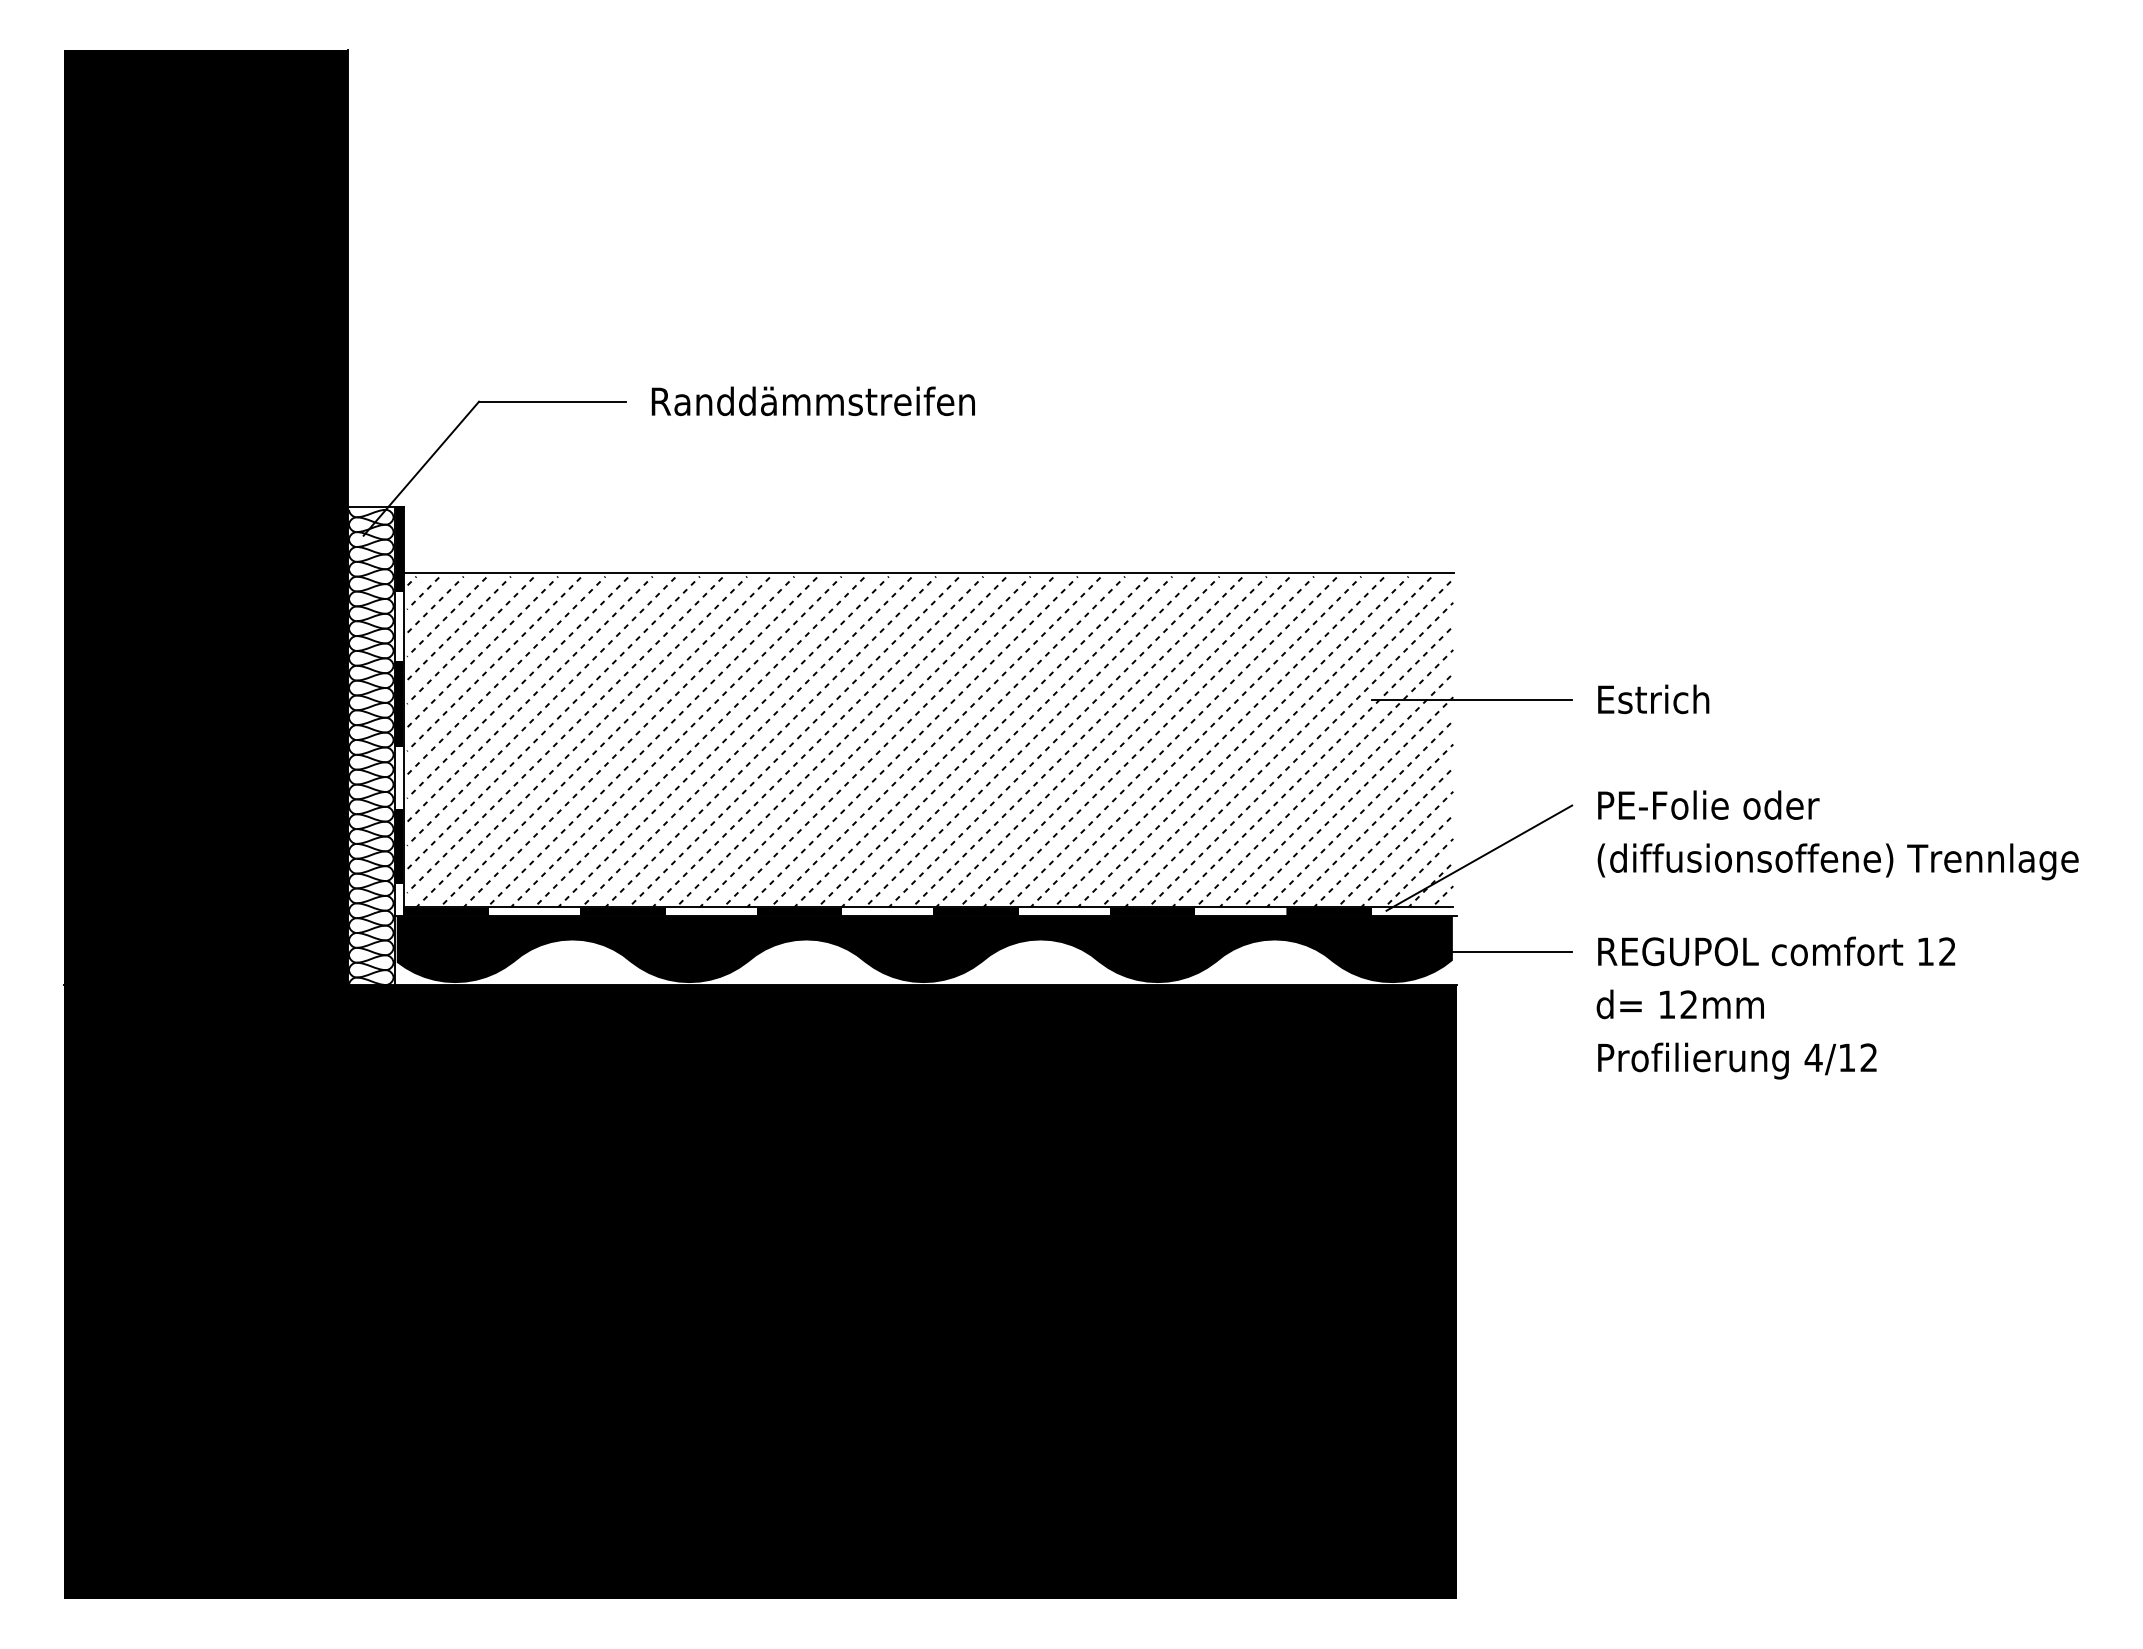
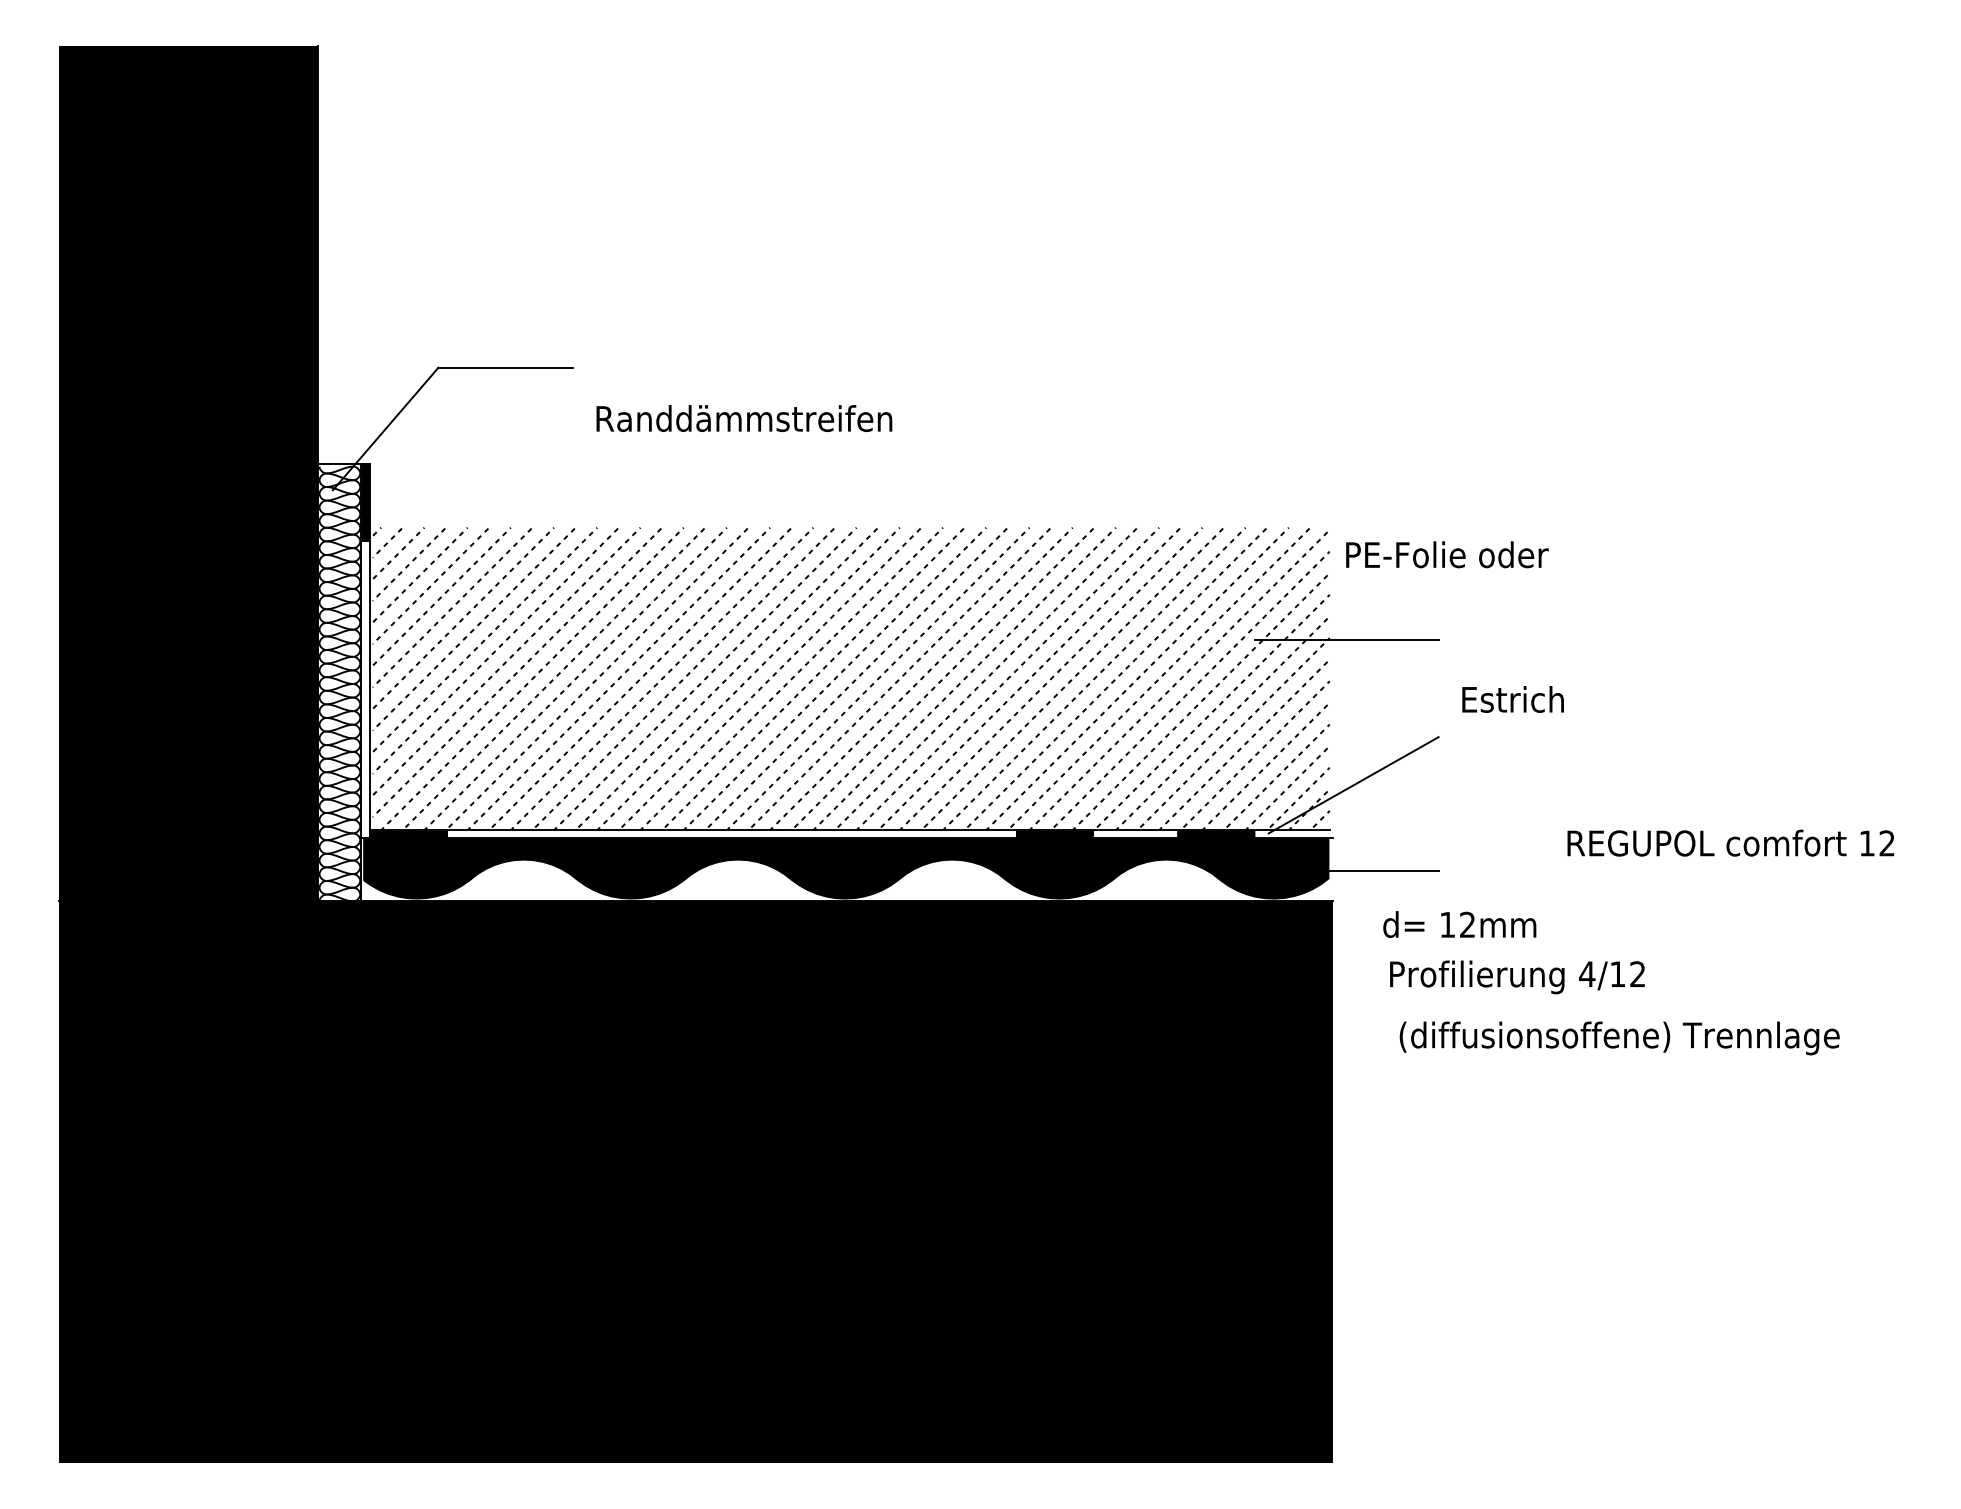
text: (812, 401) -> (743, 418), moved
line: (928, 573) -> (849, 524), removed
text: (1653, 699) -> (1512, 699), moved
fill: (398, 703) -> (364, 643), removed
text: (1708, 804) -> (1447, 554), moved
fill: (398, 846) -> (364, 774), removed
text: (1837, 861) -> (1619, 1038), moved
fill: (622, 911) -> (569, 834), removed
fill: (799, 911) -> (731, 834), removed
fill: (975, 911) -> (892, 834), removed
text: (1776, 951) -> (1730, 843), moved
text: (1679, 1004) -> (1458, 924), moved
text: (1737, 1060) -> (1517, 976), moved

